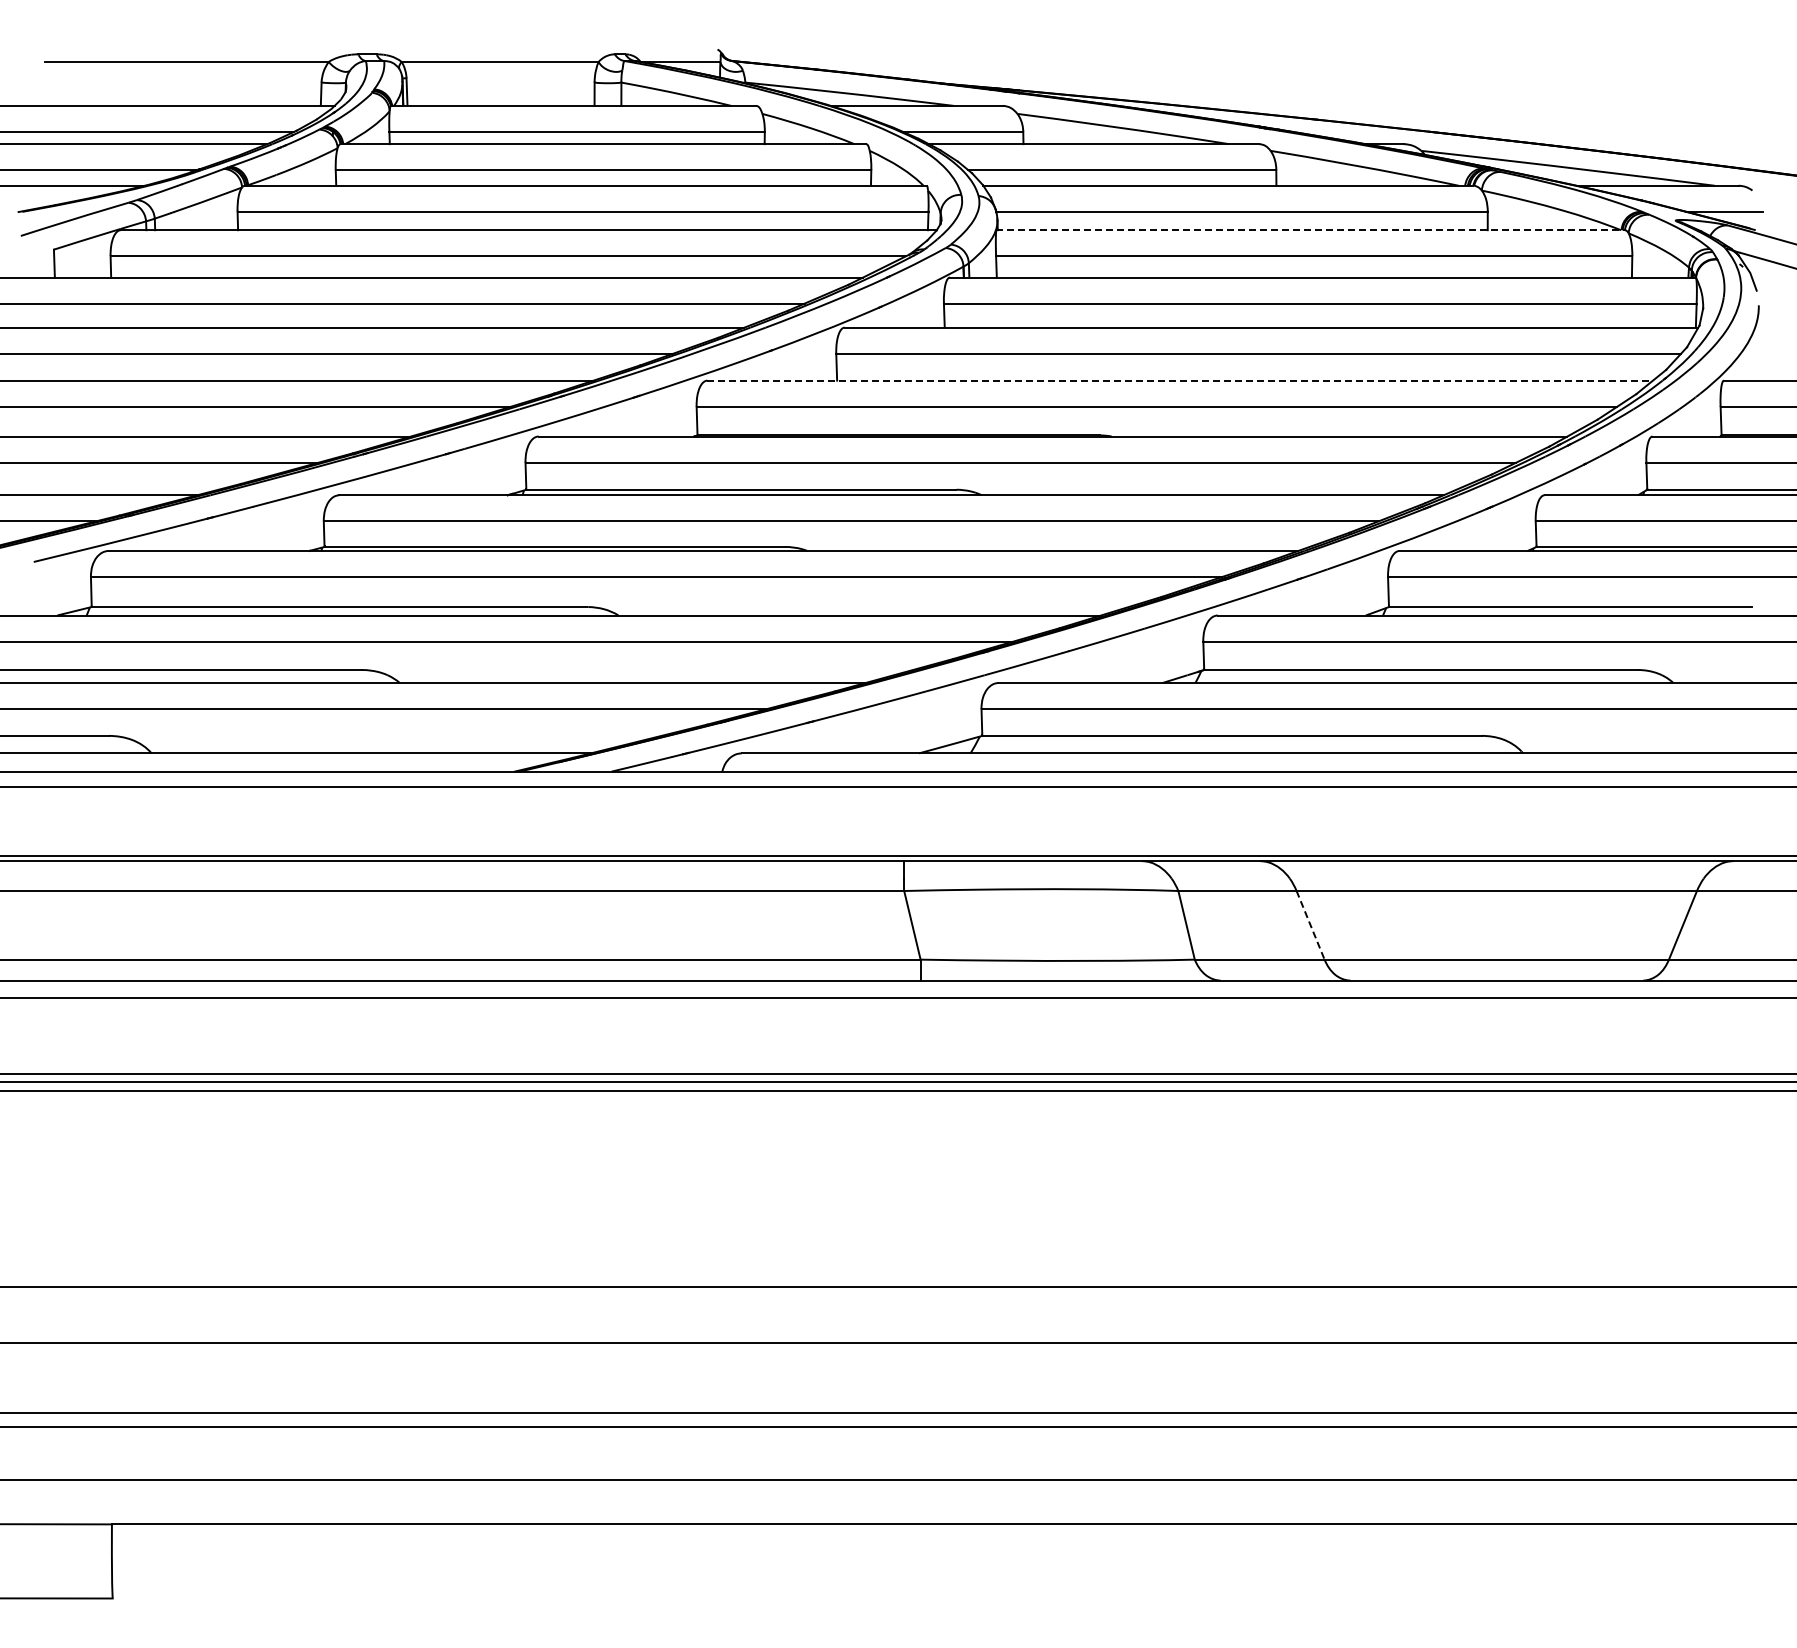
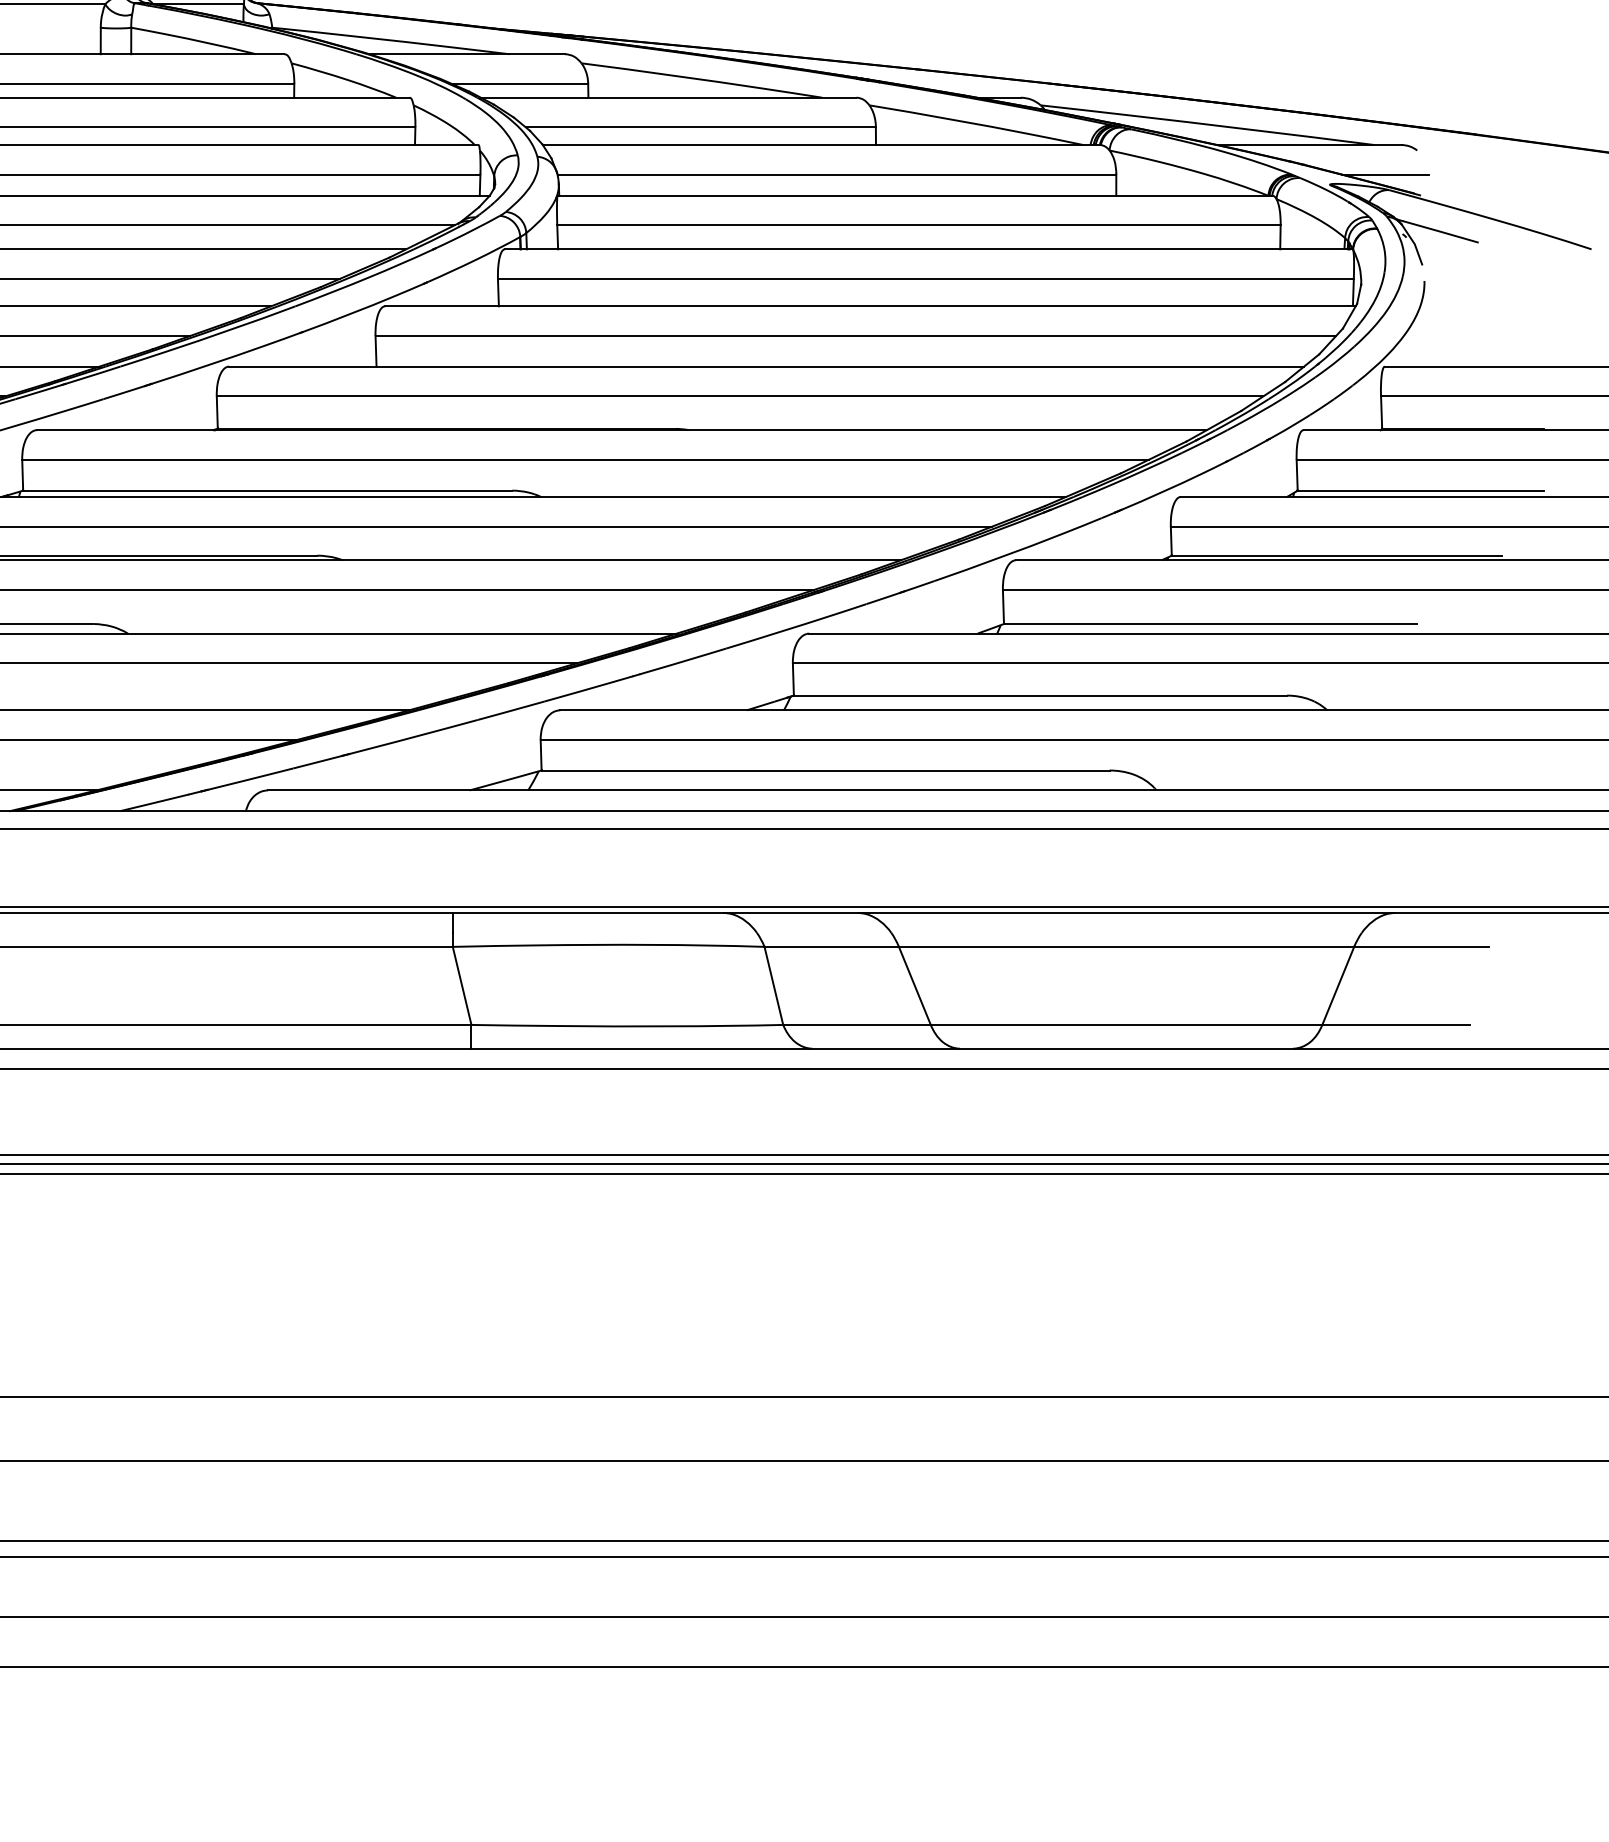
line: (1311, 230) -> (915, 195), dashed -> solid
line: (1180, 380) -> (766, 366), dashed -> solid
line: (1310, 925) -> (914, 986), dashed -> solid

